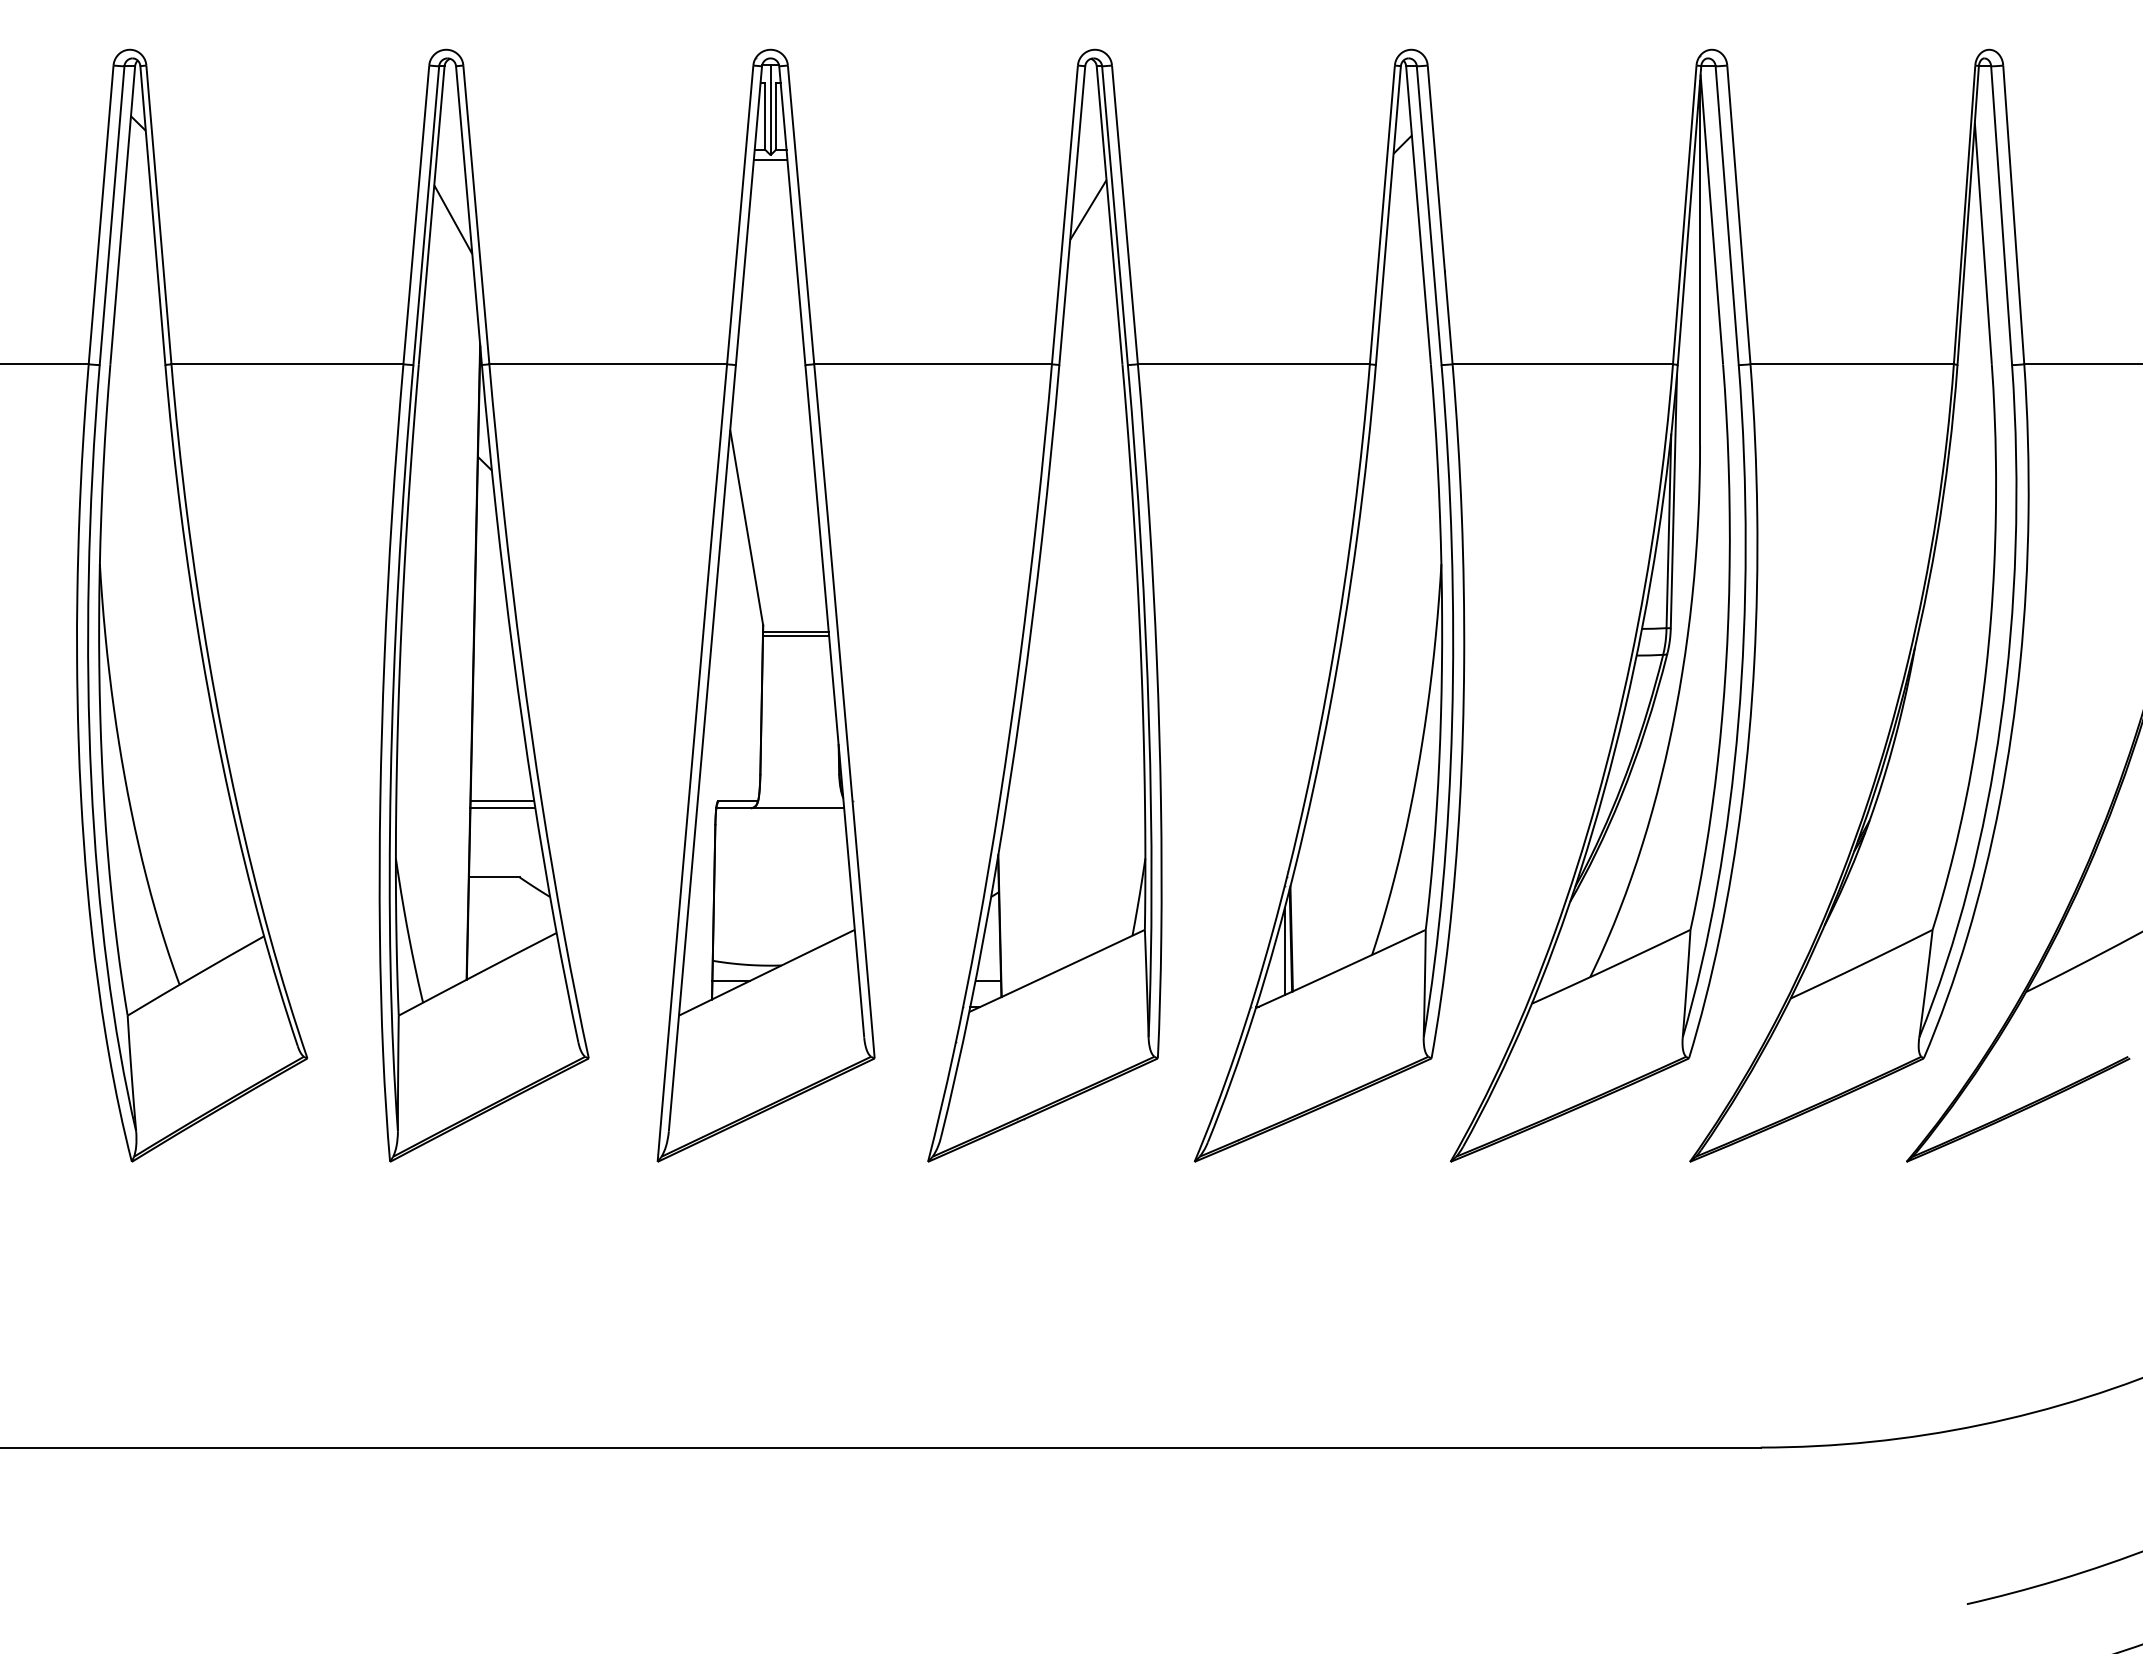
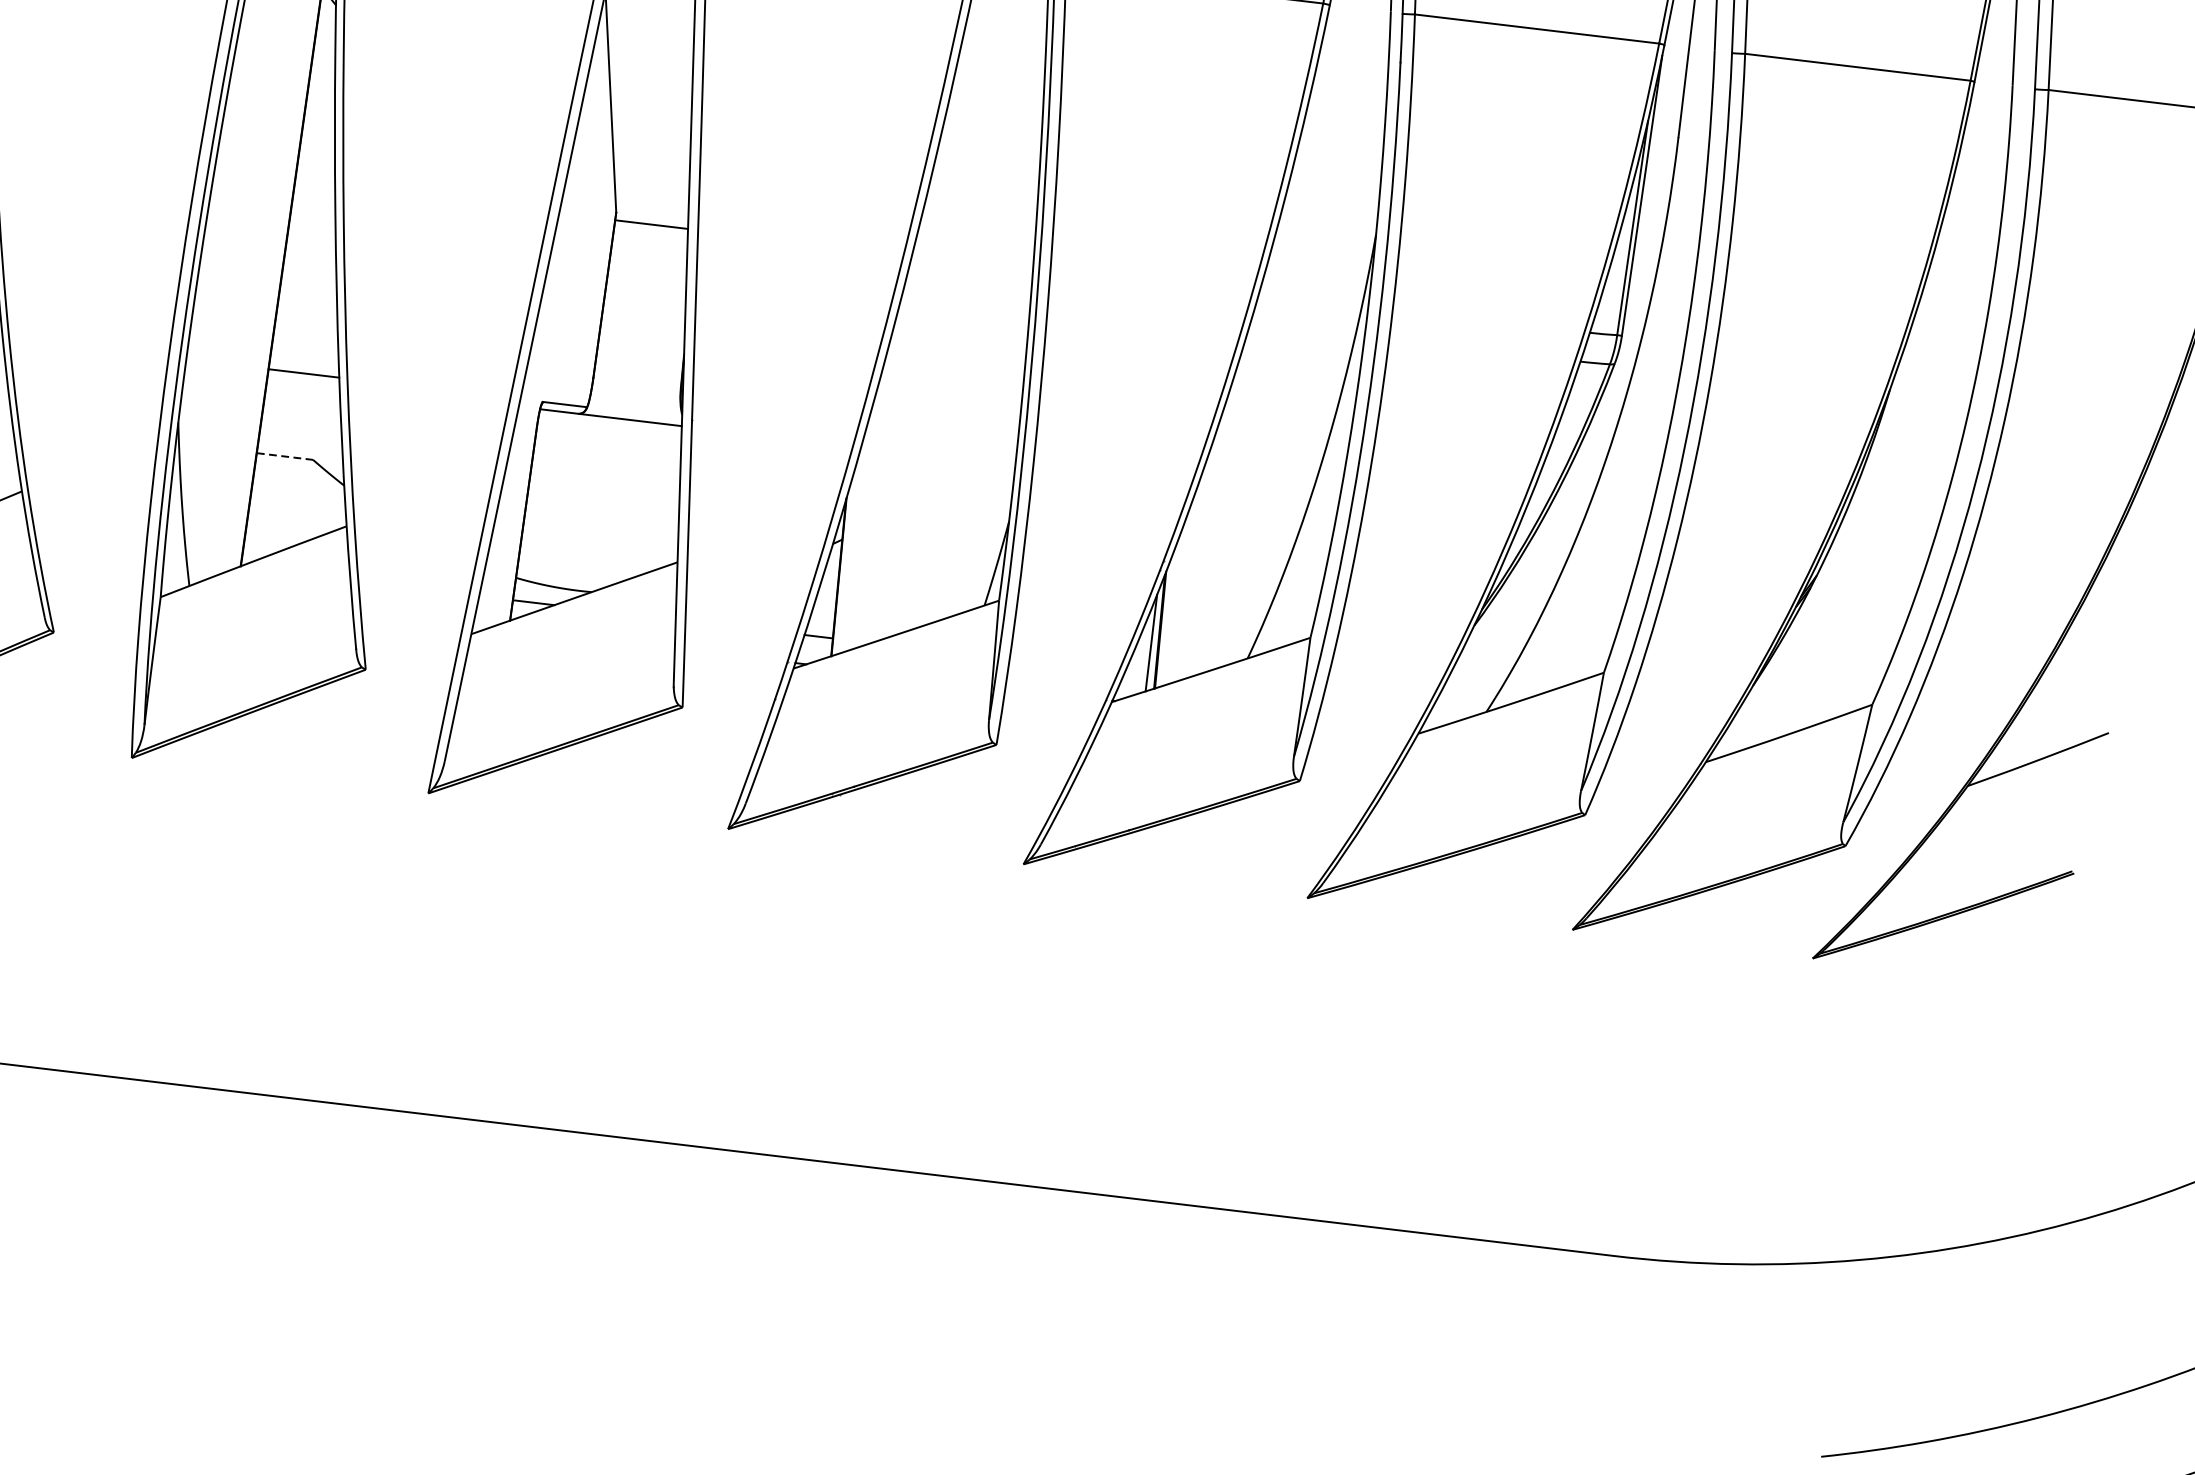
line: (796, 635) -> (651, 228), removed
line: (502, 808) -> (303, 381), removed
line: (494, 877) -> (285, 456), solid -> dashed

